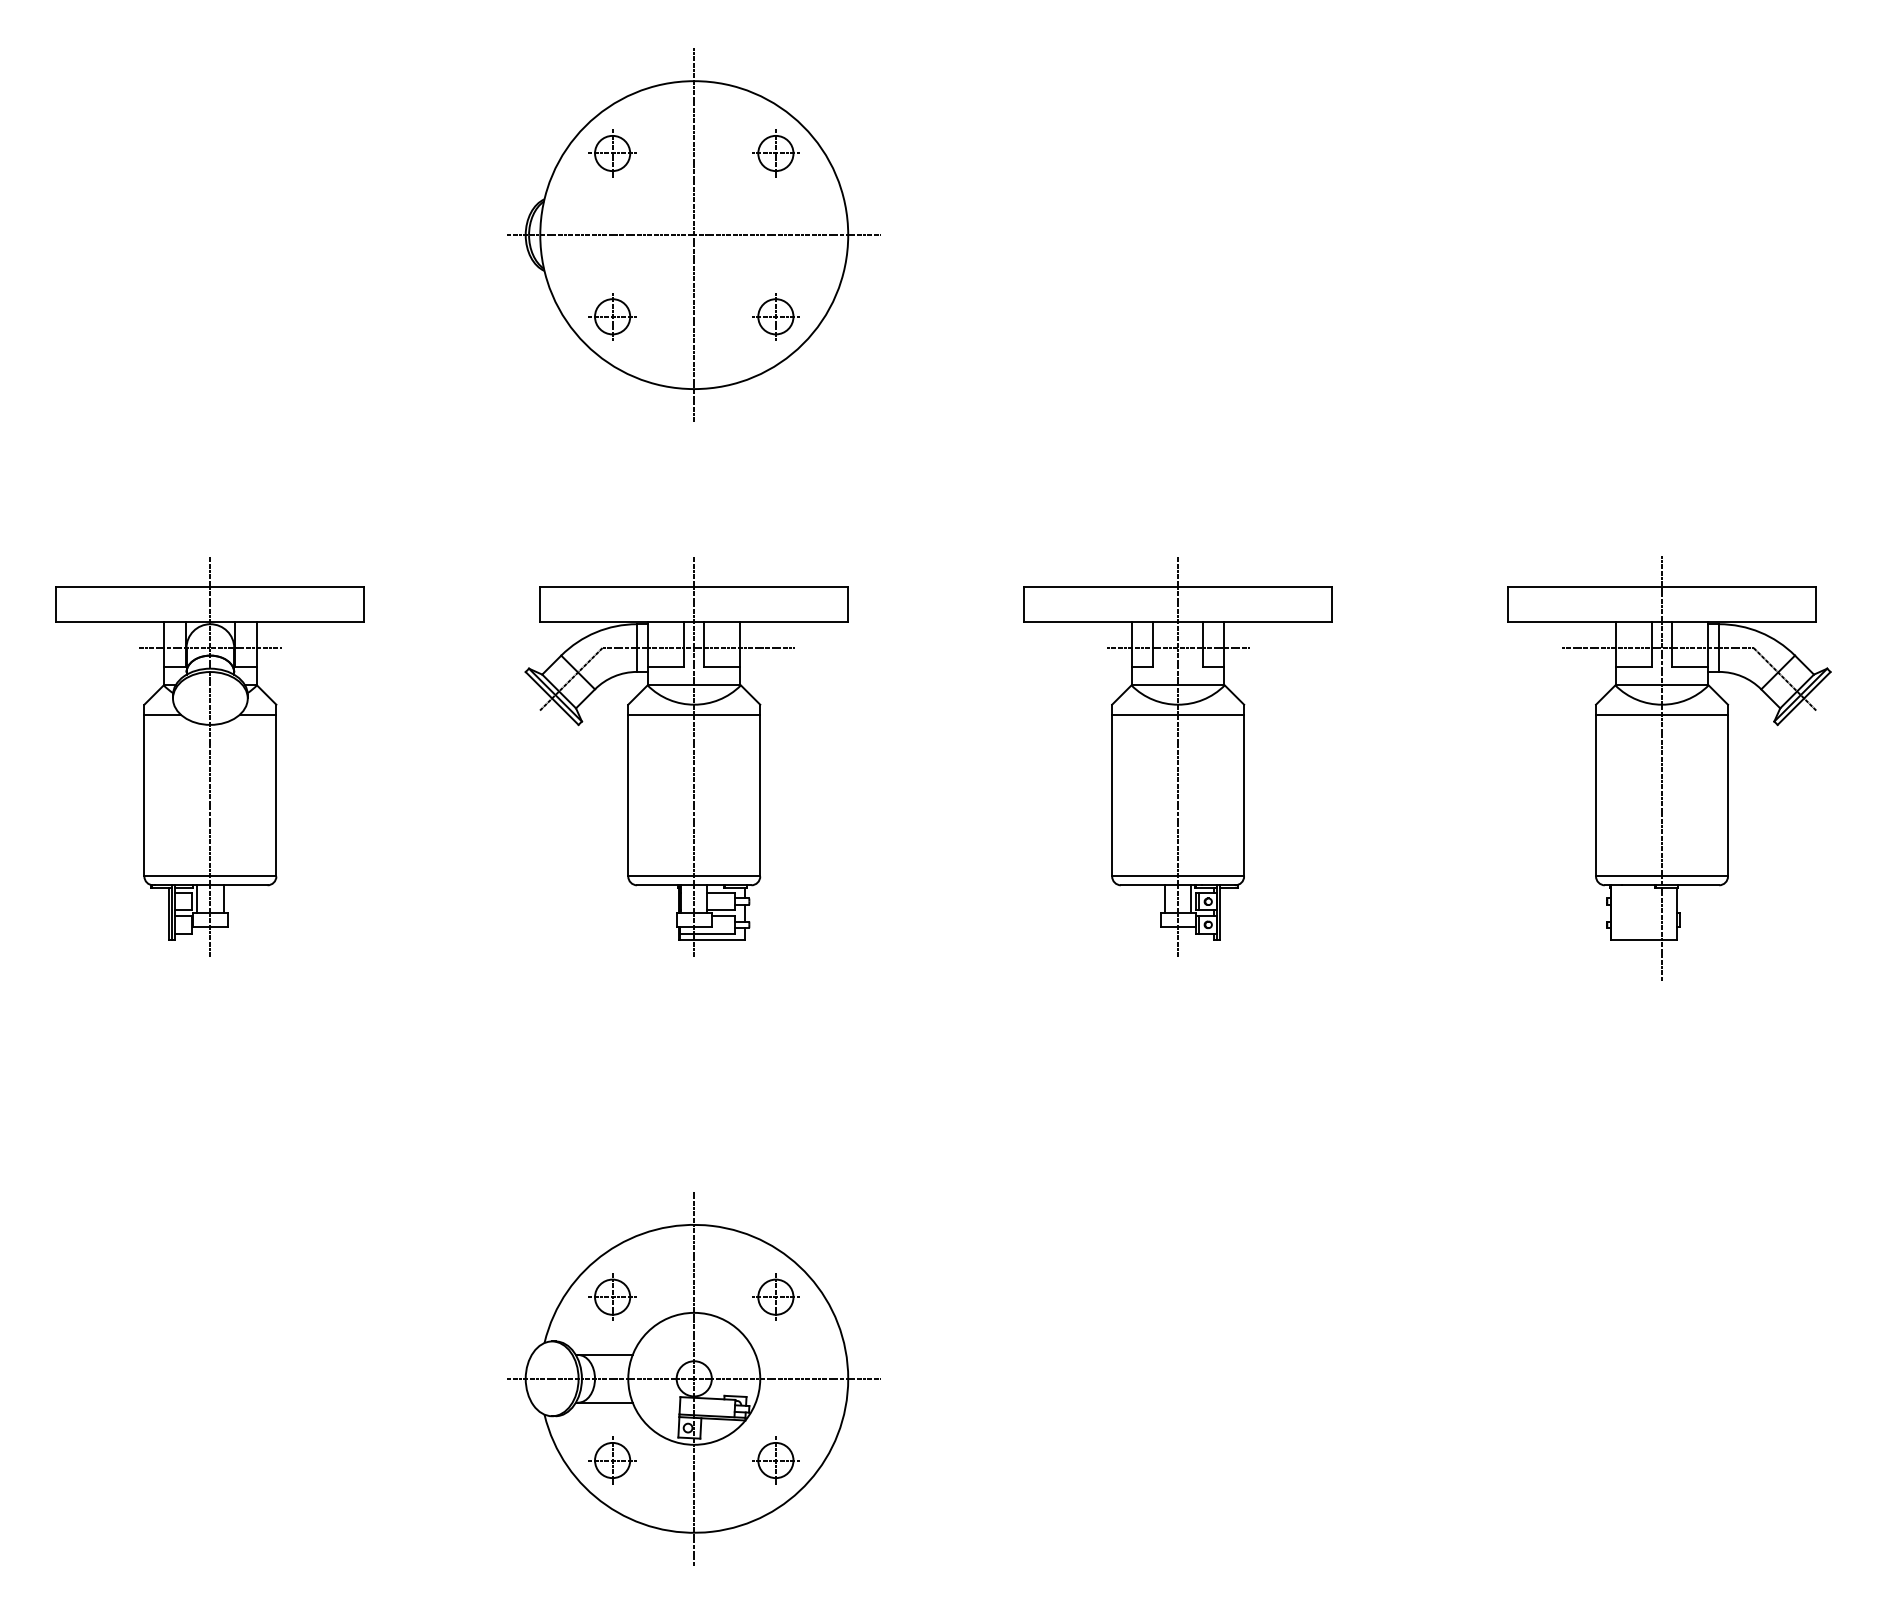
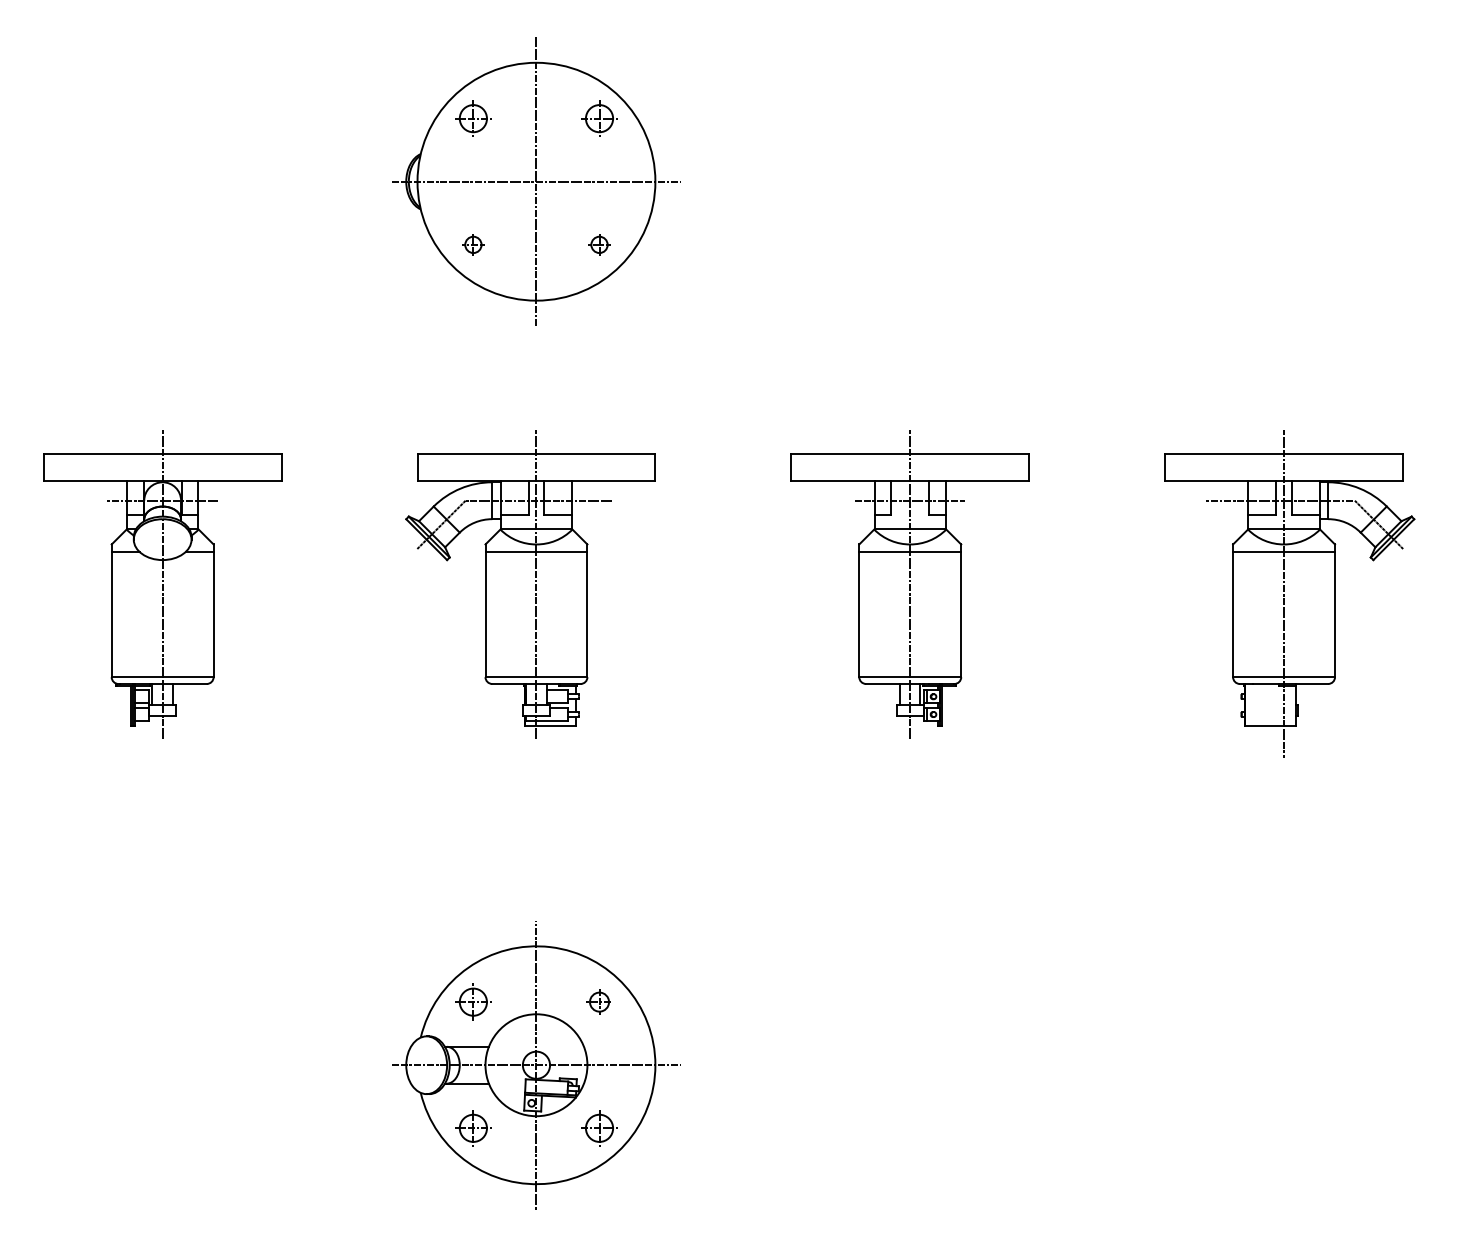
part: (612, 316) -> (473, 244), size x0.6
part: (775, 316) -> (599, 244), size x0.6
part: (775, 1296) -> (599, 1001), size x0.7

